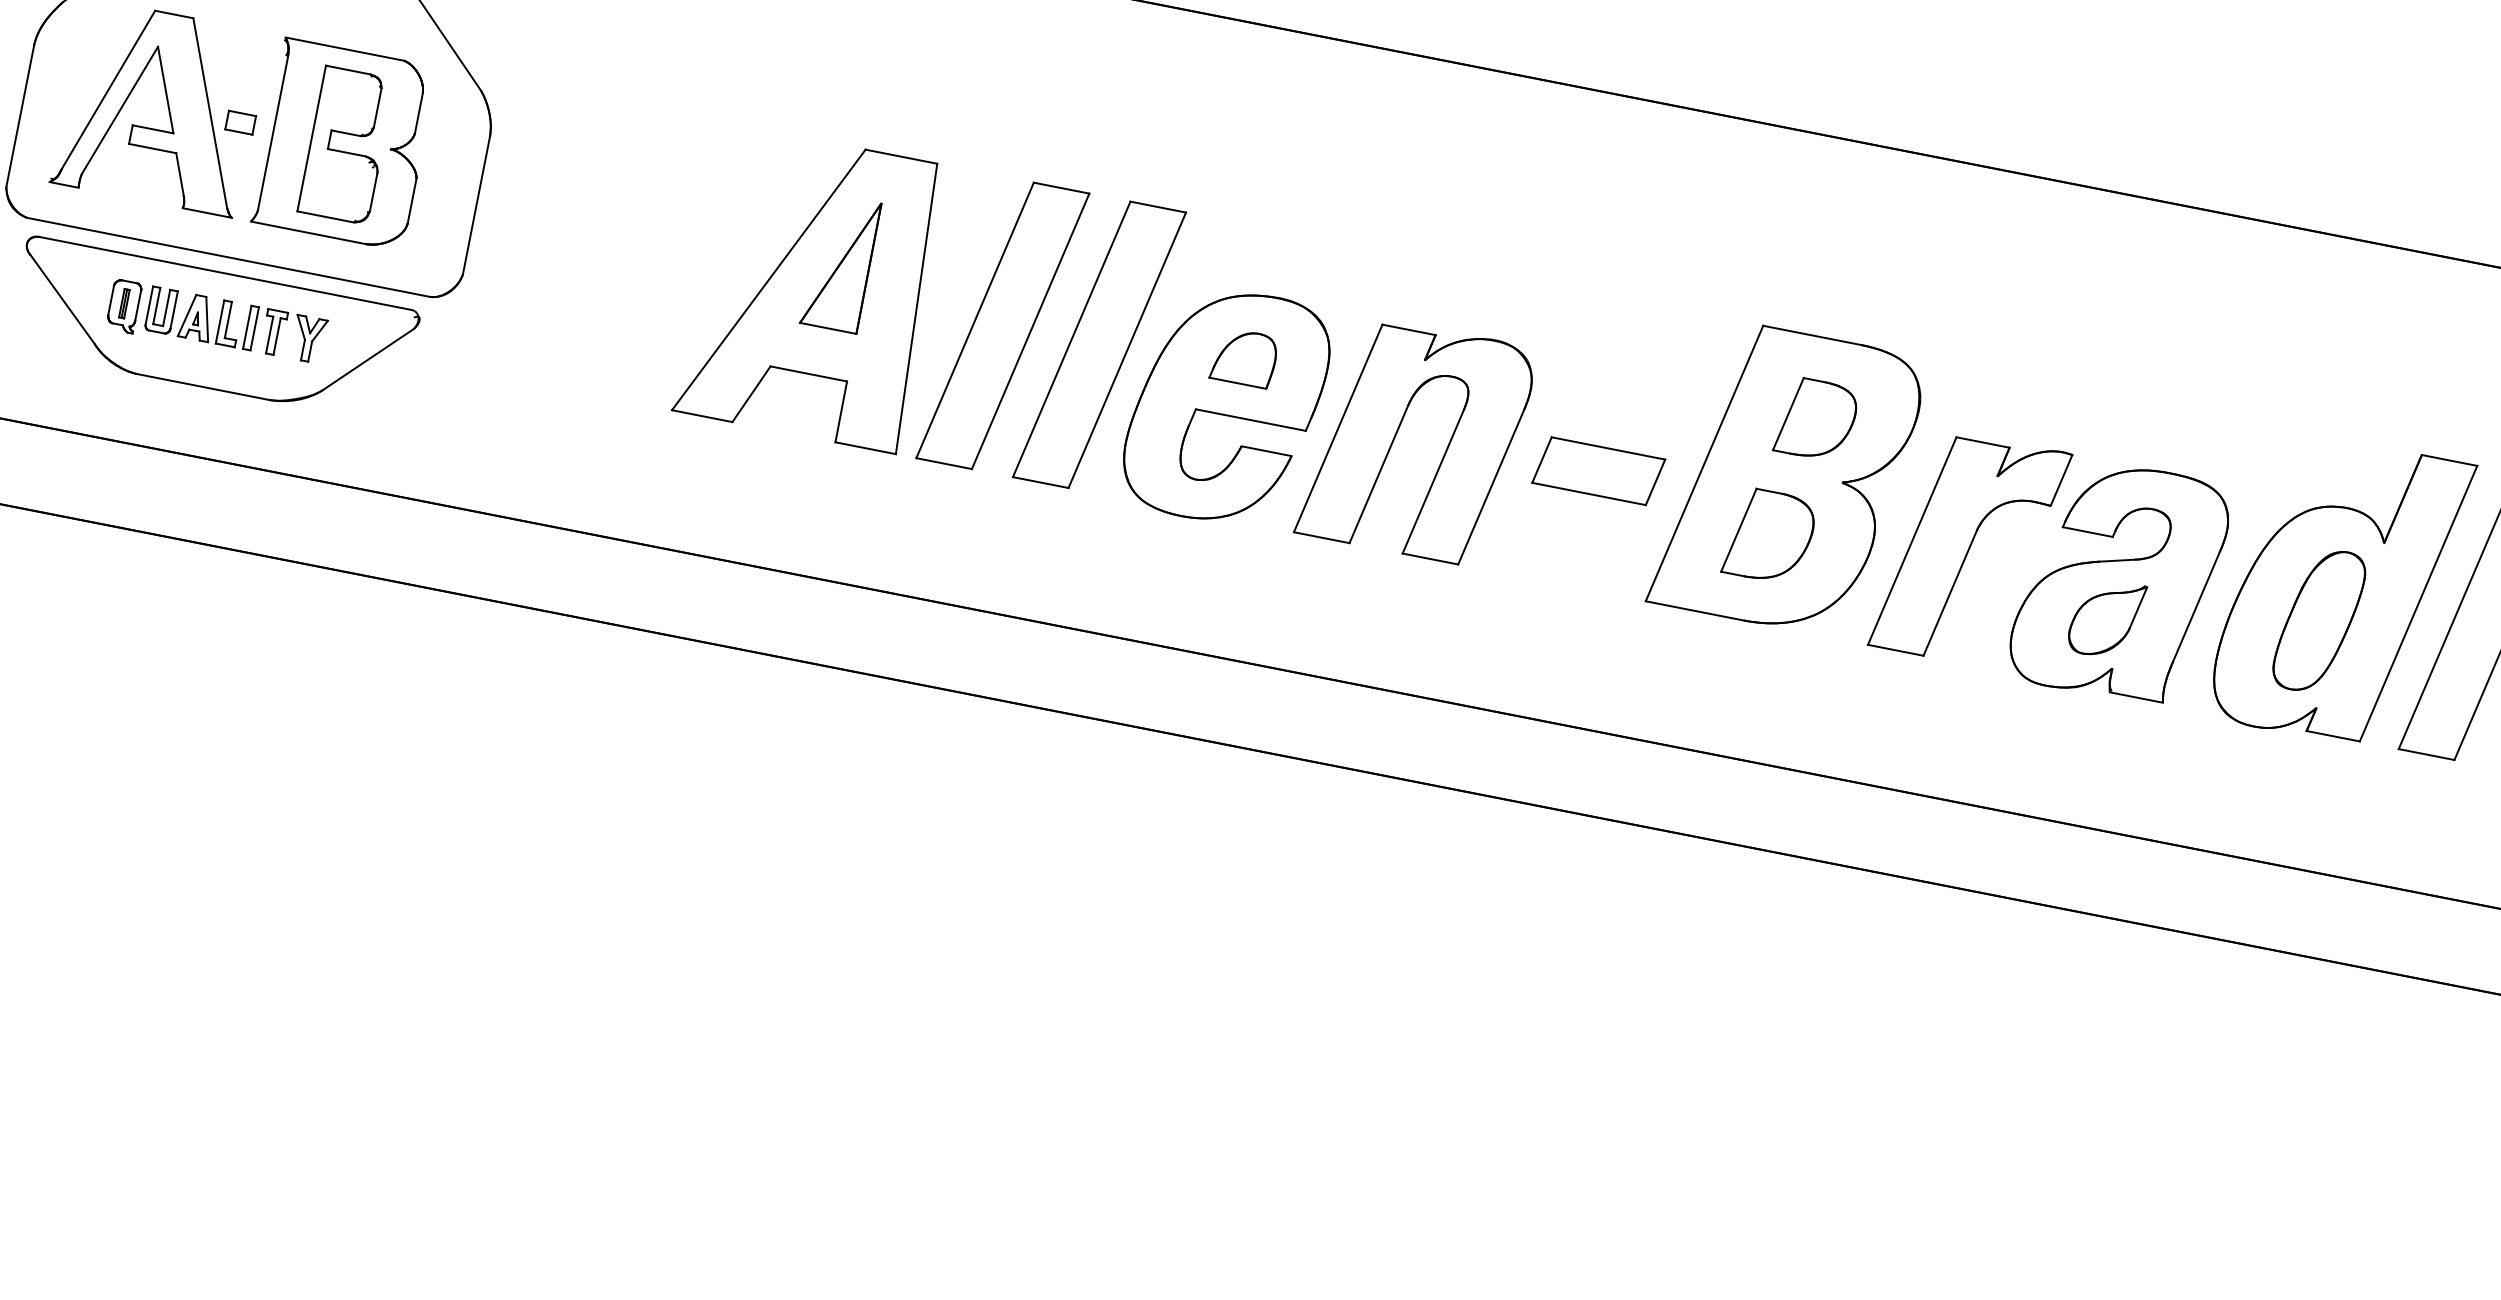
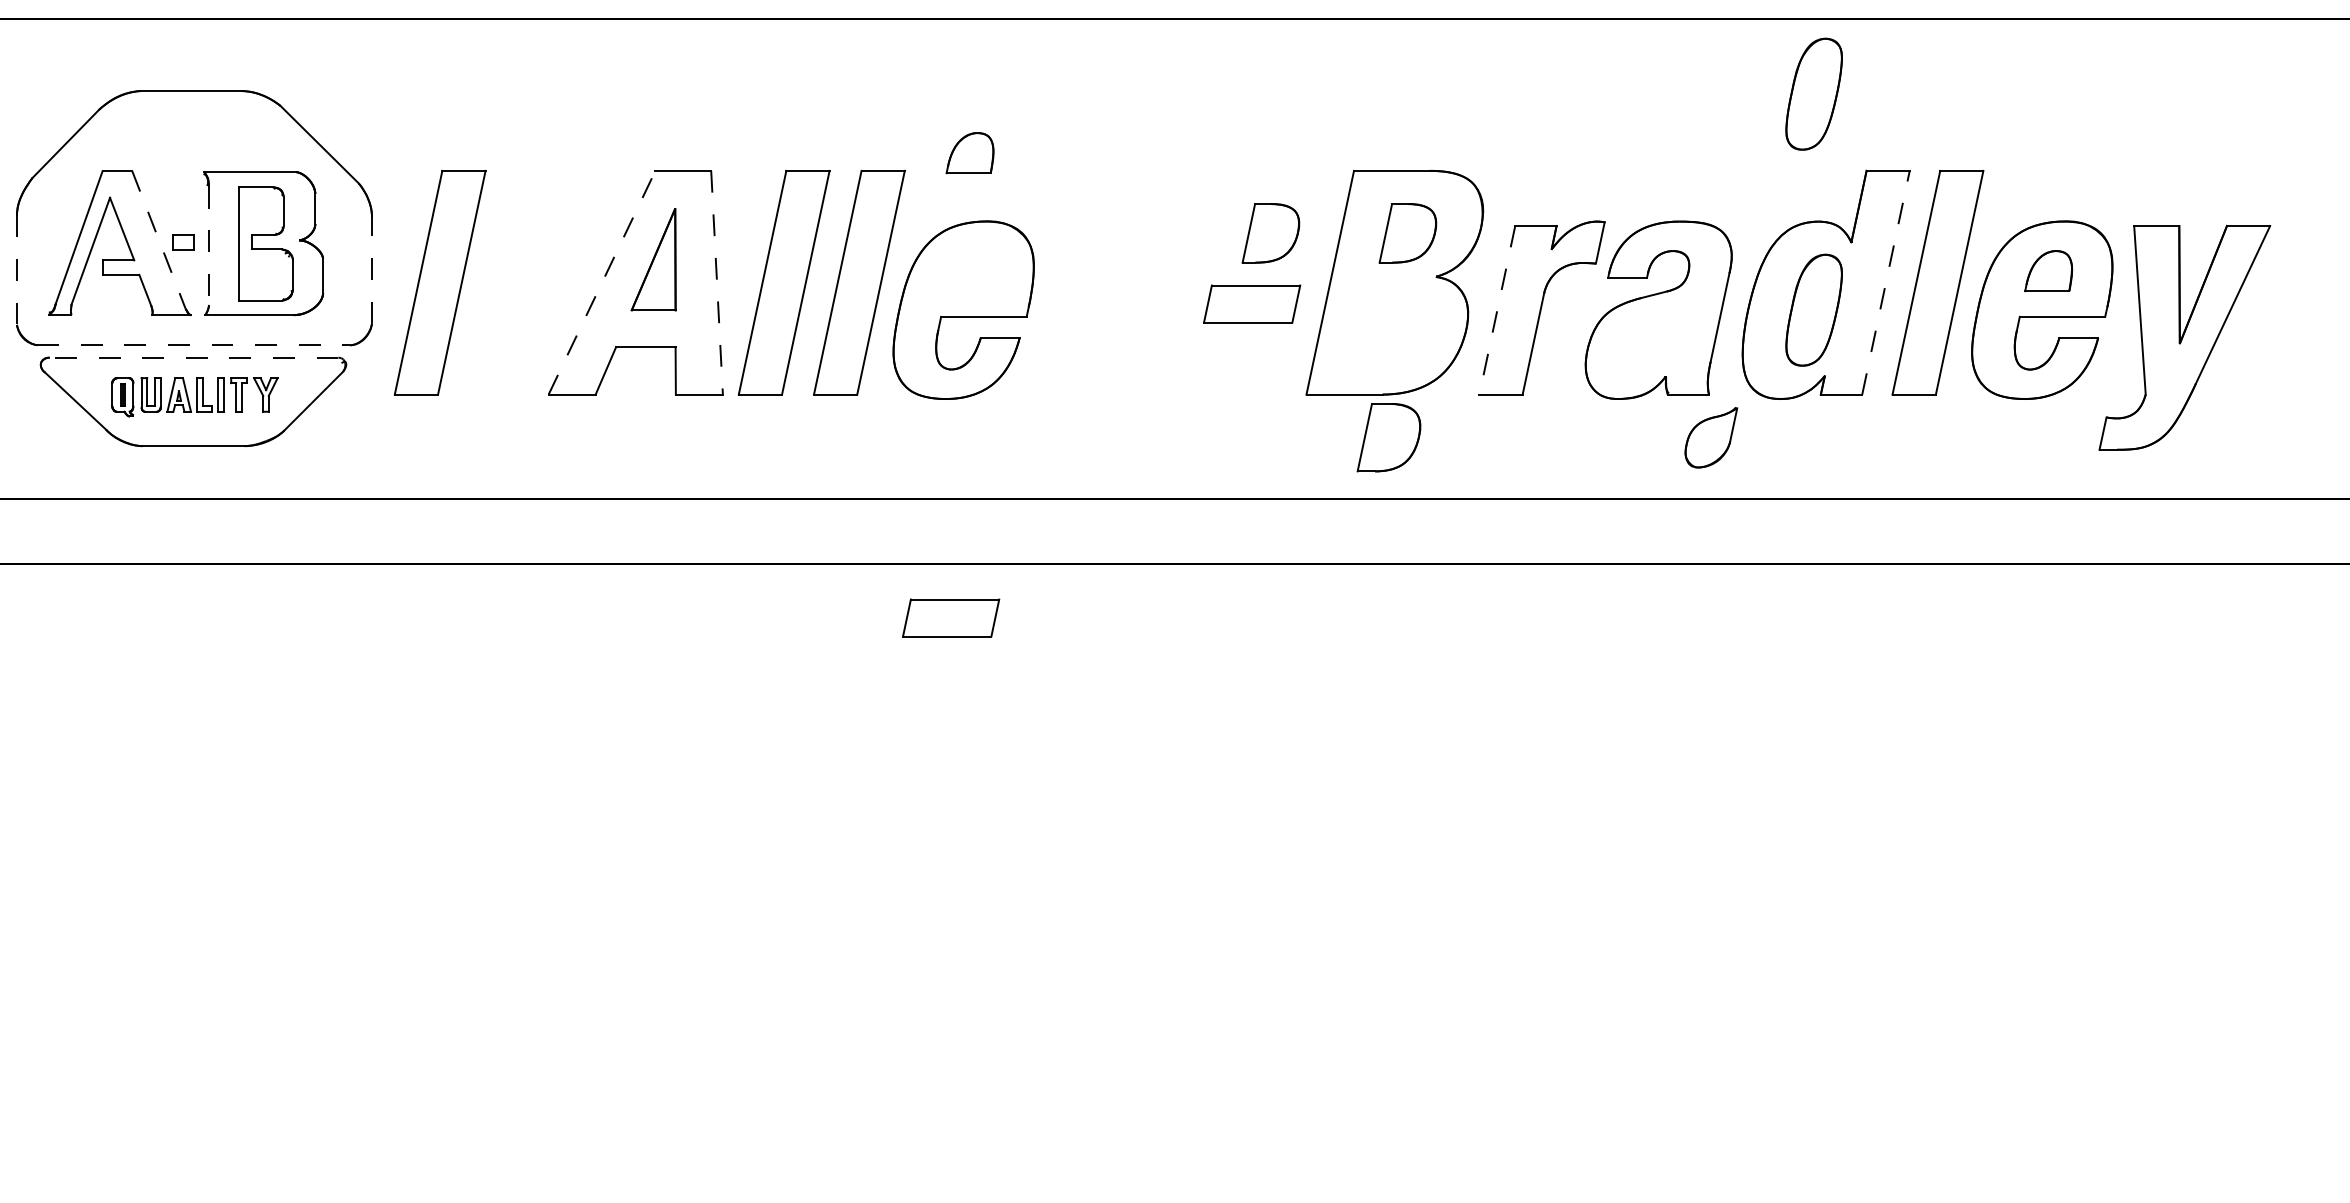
line: (209, 112) -> (158, 239), solid -> dashed
line: (19, 116) -> (16, 270), solid -> dashed
line: (272, 134) -> (208, 246), solid -> dashed
line: (477, 205) -> (372, 269), solid -> dashed
part: (561, 238) -> (440, 282), added
line: (229, 257) -> (194, 345), solid -> dashed
line: (225, 273) -> (193, 357), solid -> dashed
line: (769, 279) -> (602, 282), solid -> dashed
line: (916, 310) -> (717, 283), solid -> dashed
part: (2373, 342) -> (1813, 93), added
part: (1243, 358) -> (969, 153), moved
part: (1640, 385) -> (1270, 233), added
part: (1398, 431) -> (1096, 303), removed
part: (1769, 535) -> (1388, 437), moved
line: (1912, 541) -> (1497, 310), solid -> dashed
line: (2419, 603) -> (1886, 282), solid -> dashed
part: (2106, 618) -> (1711, 437), moved
part: (1133, 798) -> (951, 617), added

